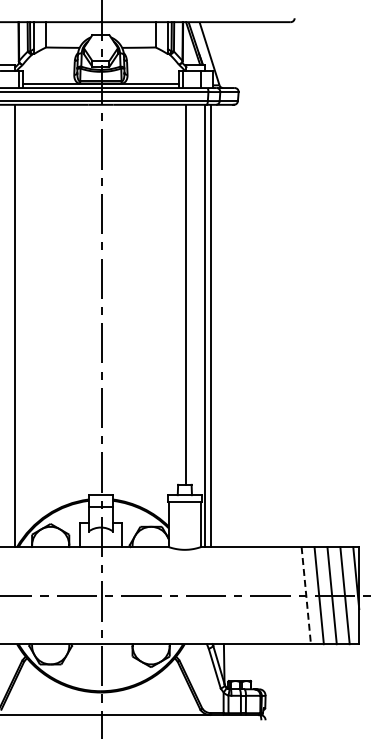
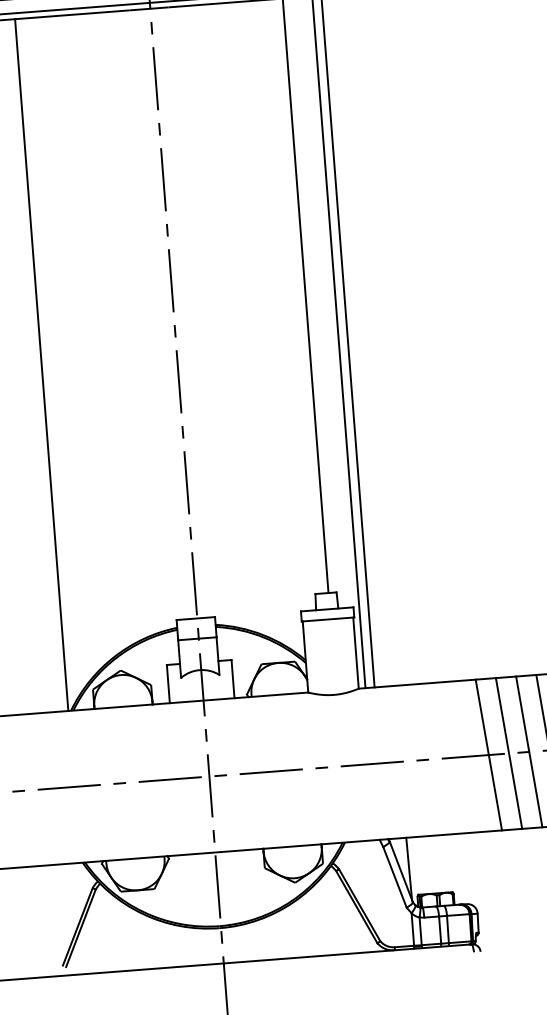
line: (280, 595) -> (488, 754), added
line: (293, 595) -> (509, 753), added
line: (306, 595) -> (529, 751), dashed -> solid

